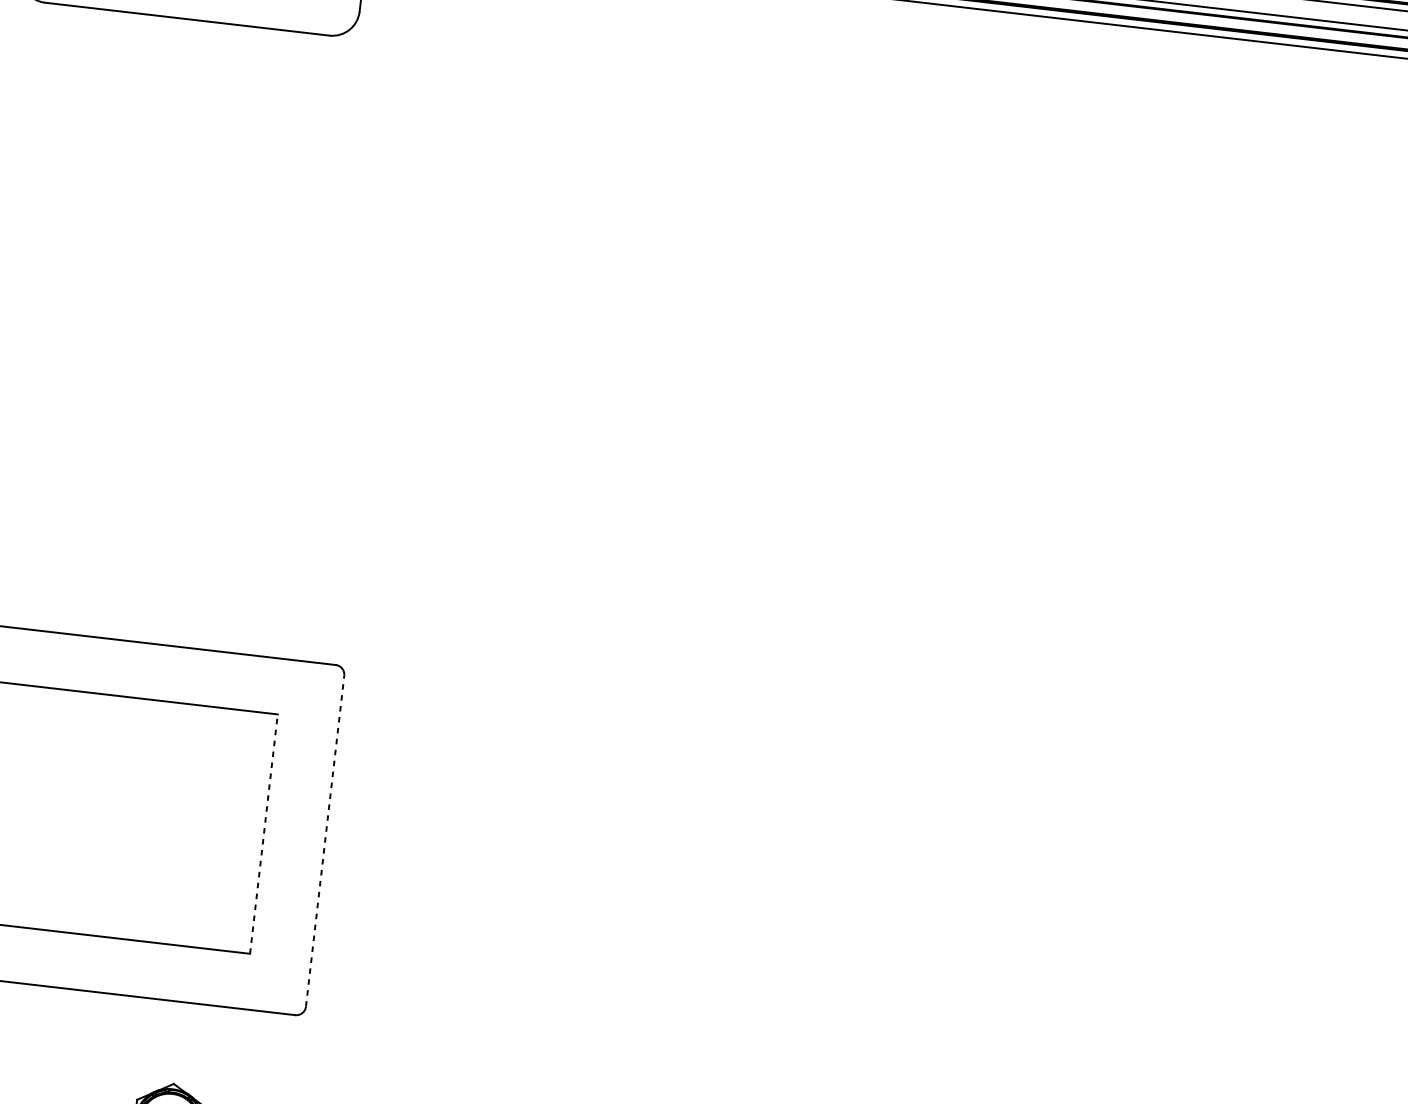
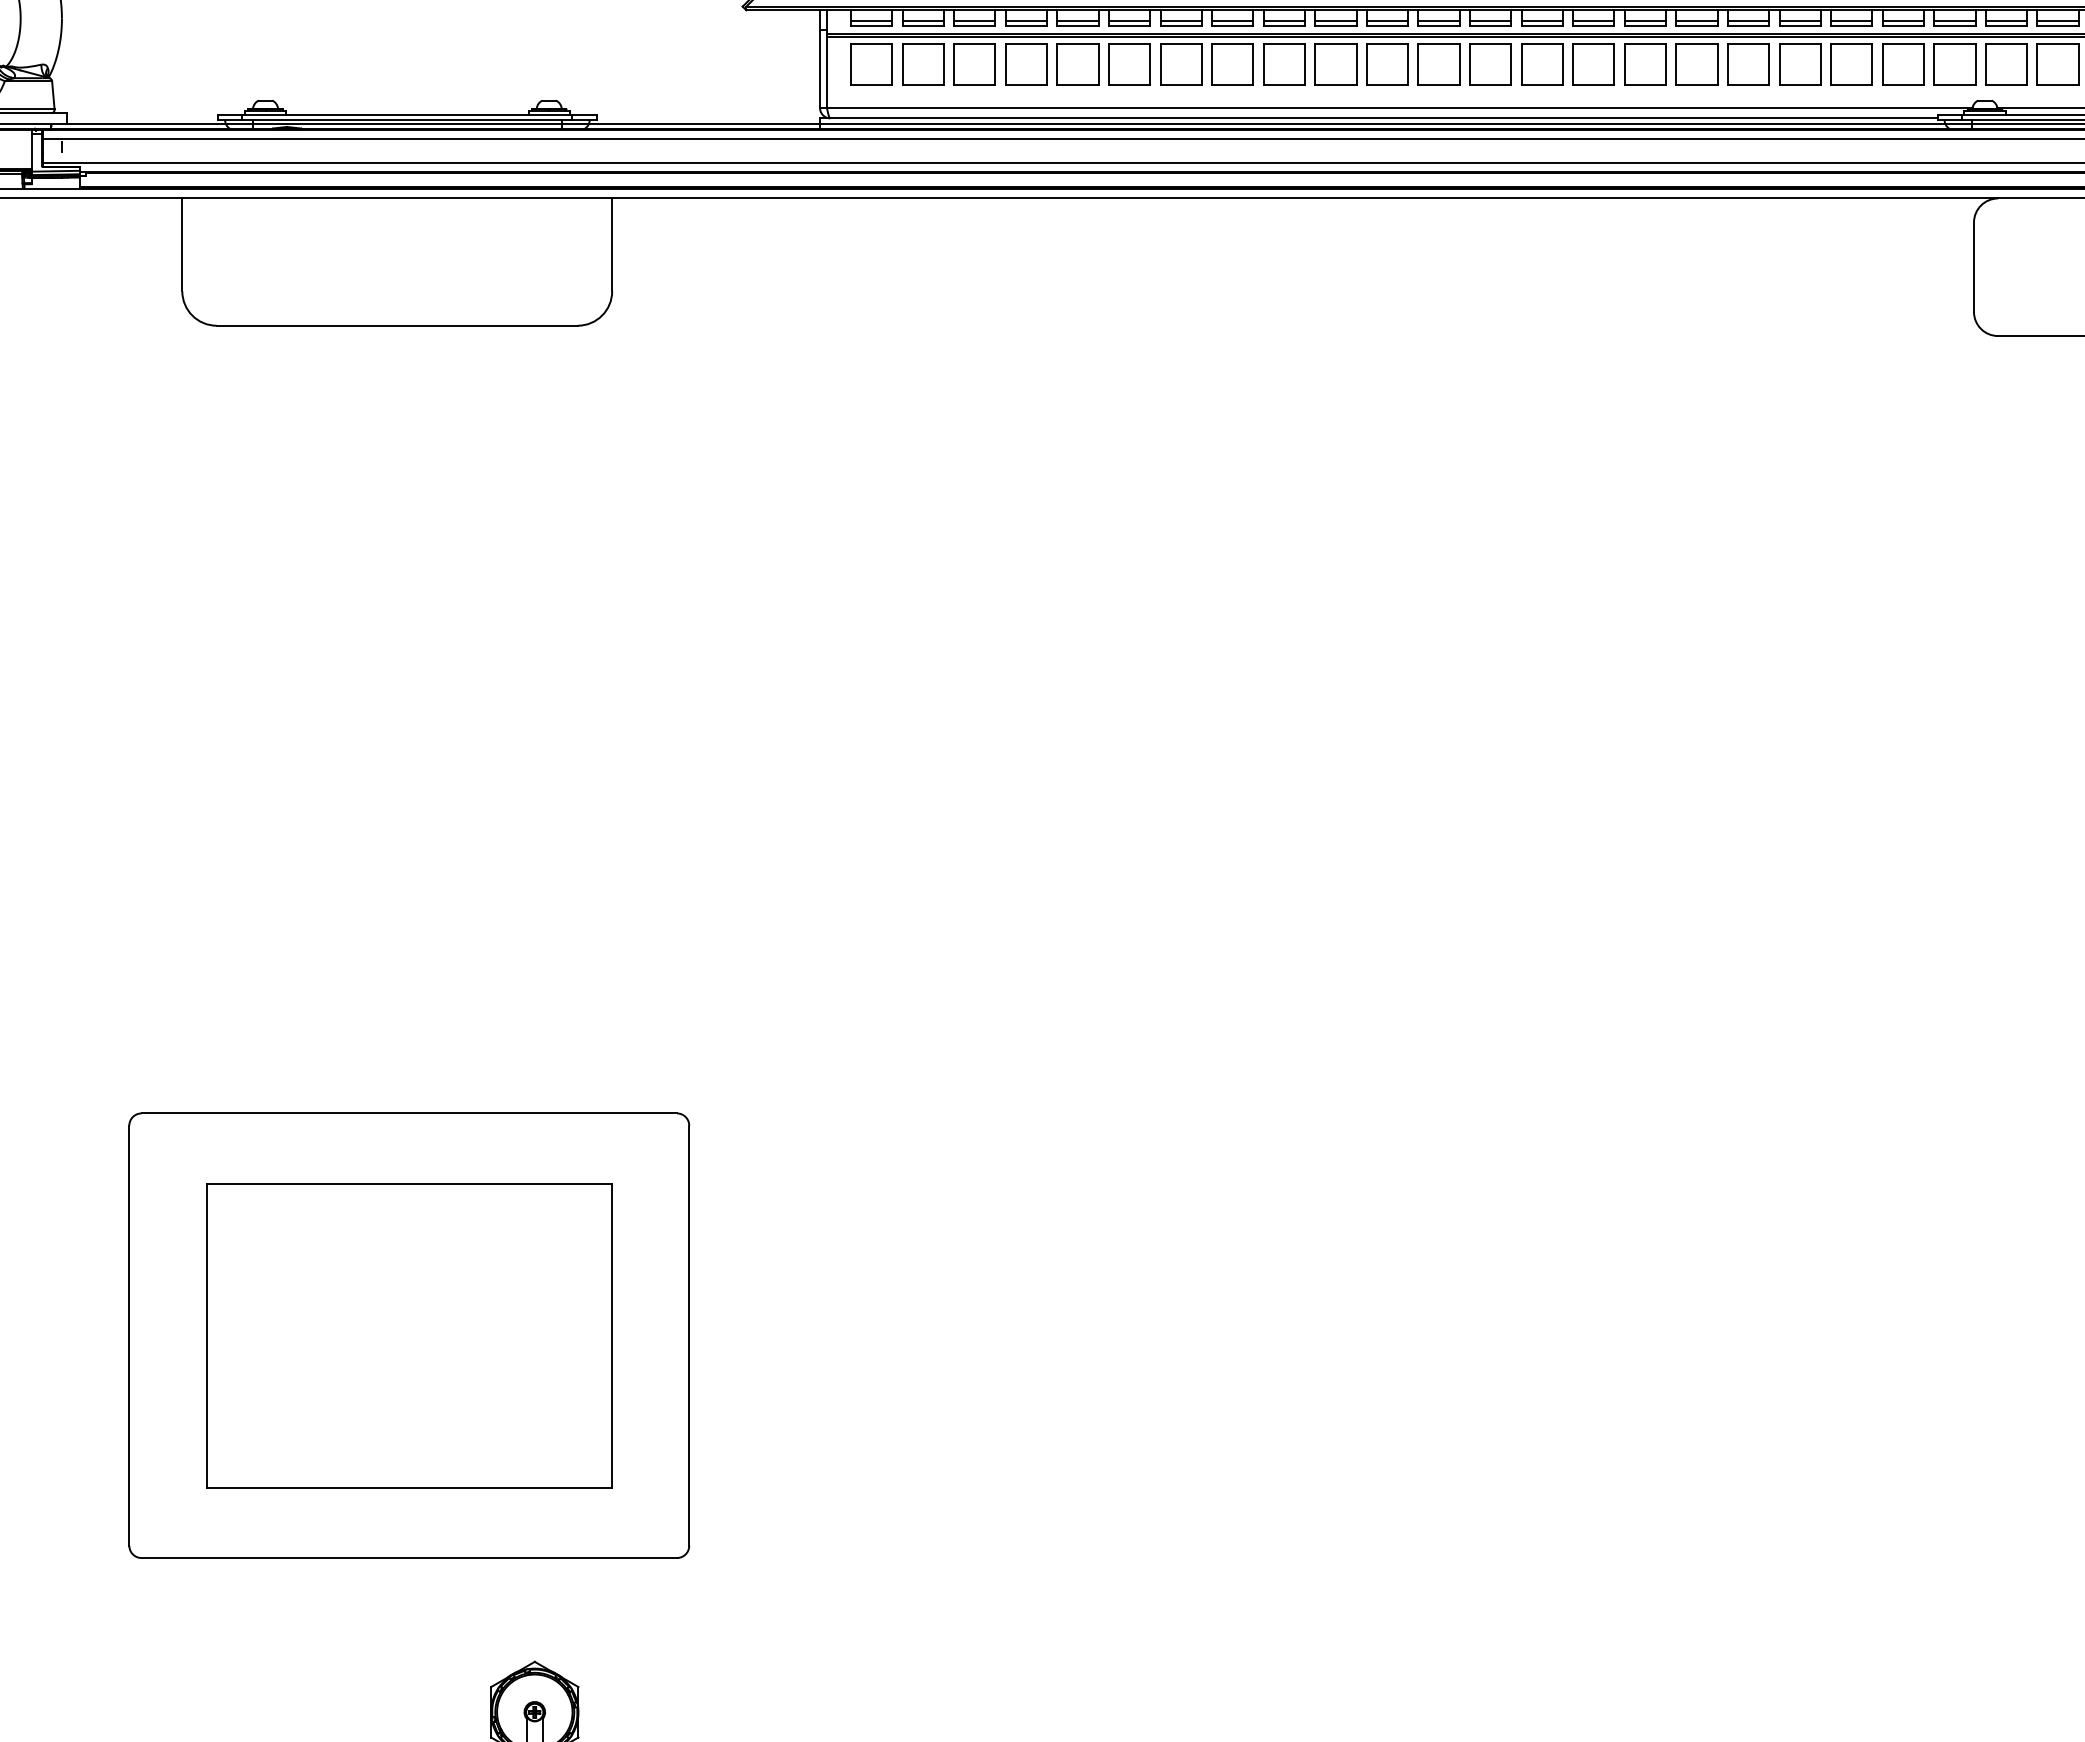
line: (263, 833) -> (611, 1335), dashed -> solid
line: (325, 841) -> (689, 1335), dashed -> solid

